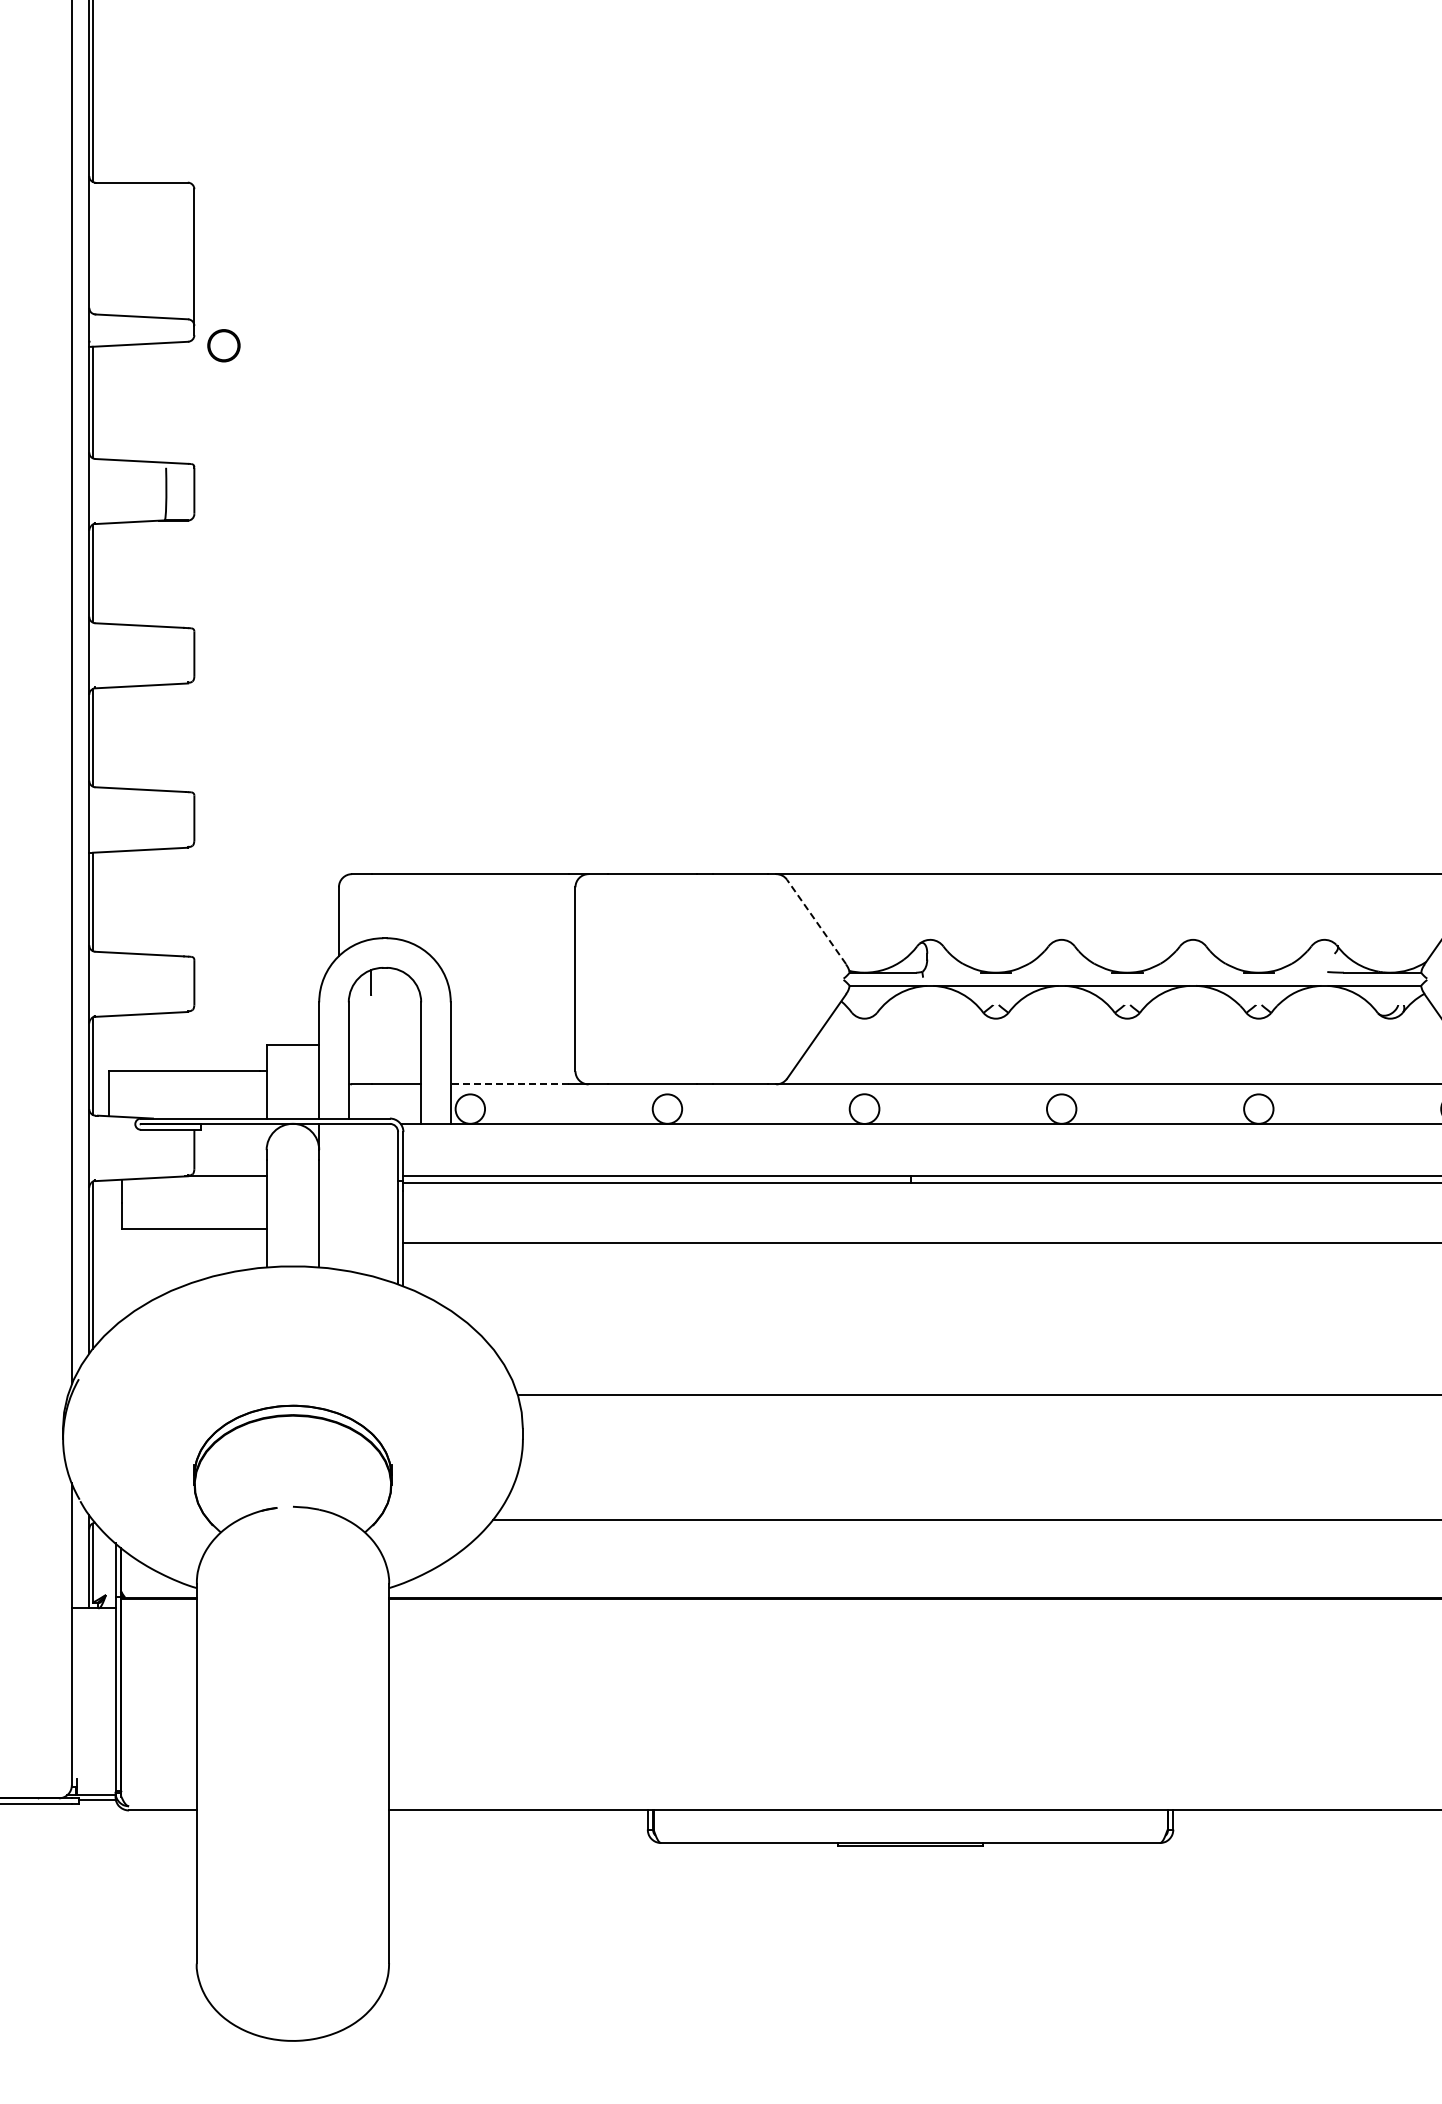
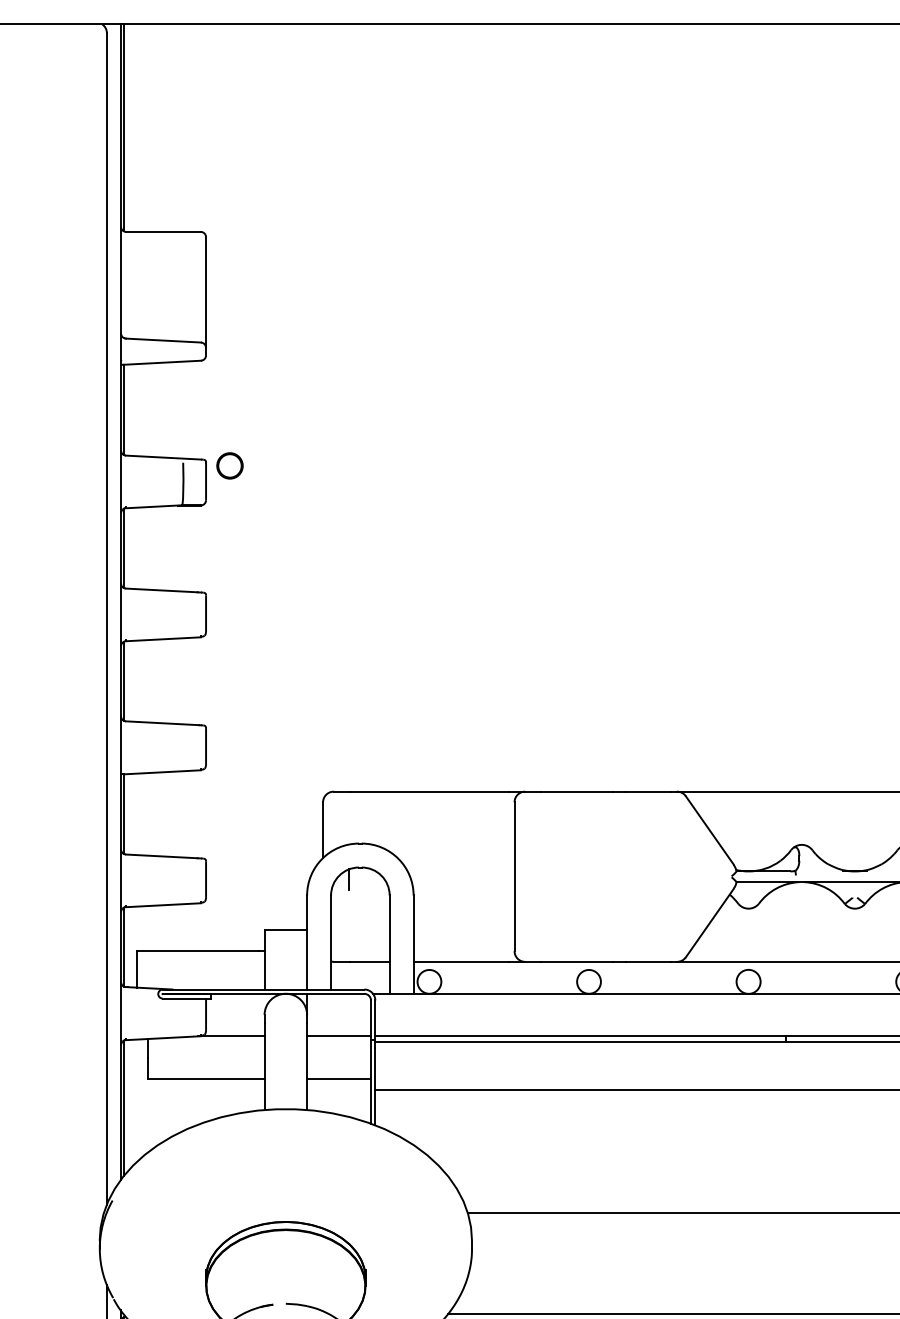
circle: (223, 345) -> (229, 465), moved
line: (816, 921) -> (709, 830), dashed -> solid
line: (509, 1084) -> (461, 961), dashed -> solid
line: (358, 1176) -> (338, 1036), added
line: (358, 1228) -> (338, 1078), added

